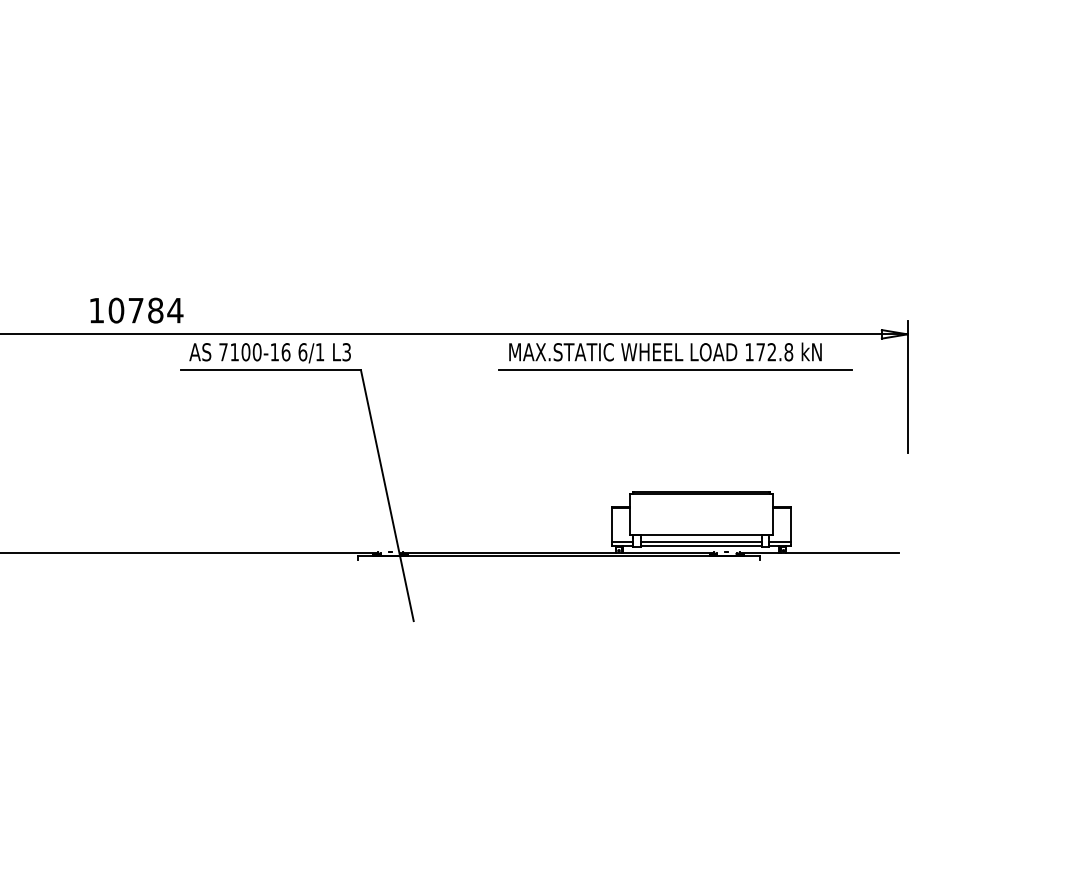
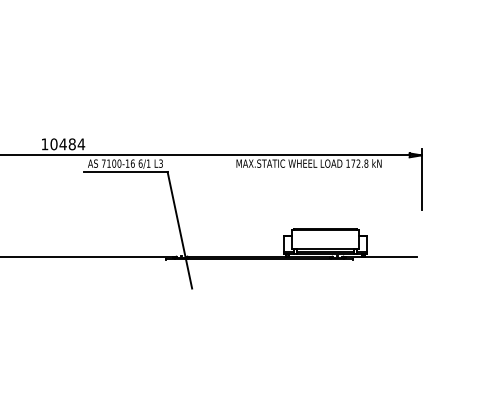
text: (134, 310) -> (62, 144), 10784 -> 10484
line: (675, 369) -> (313, 171), removed

